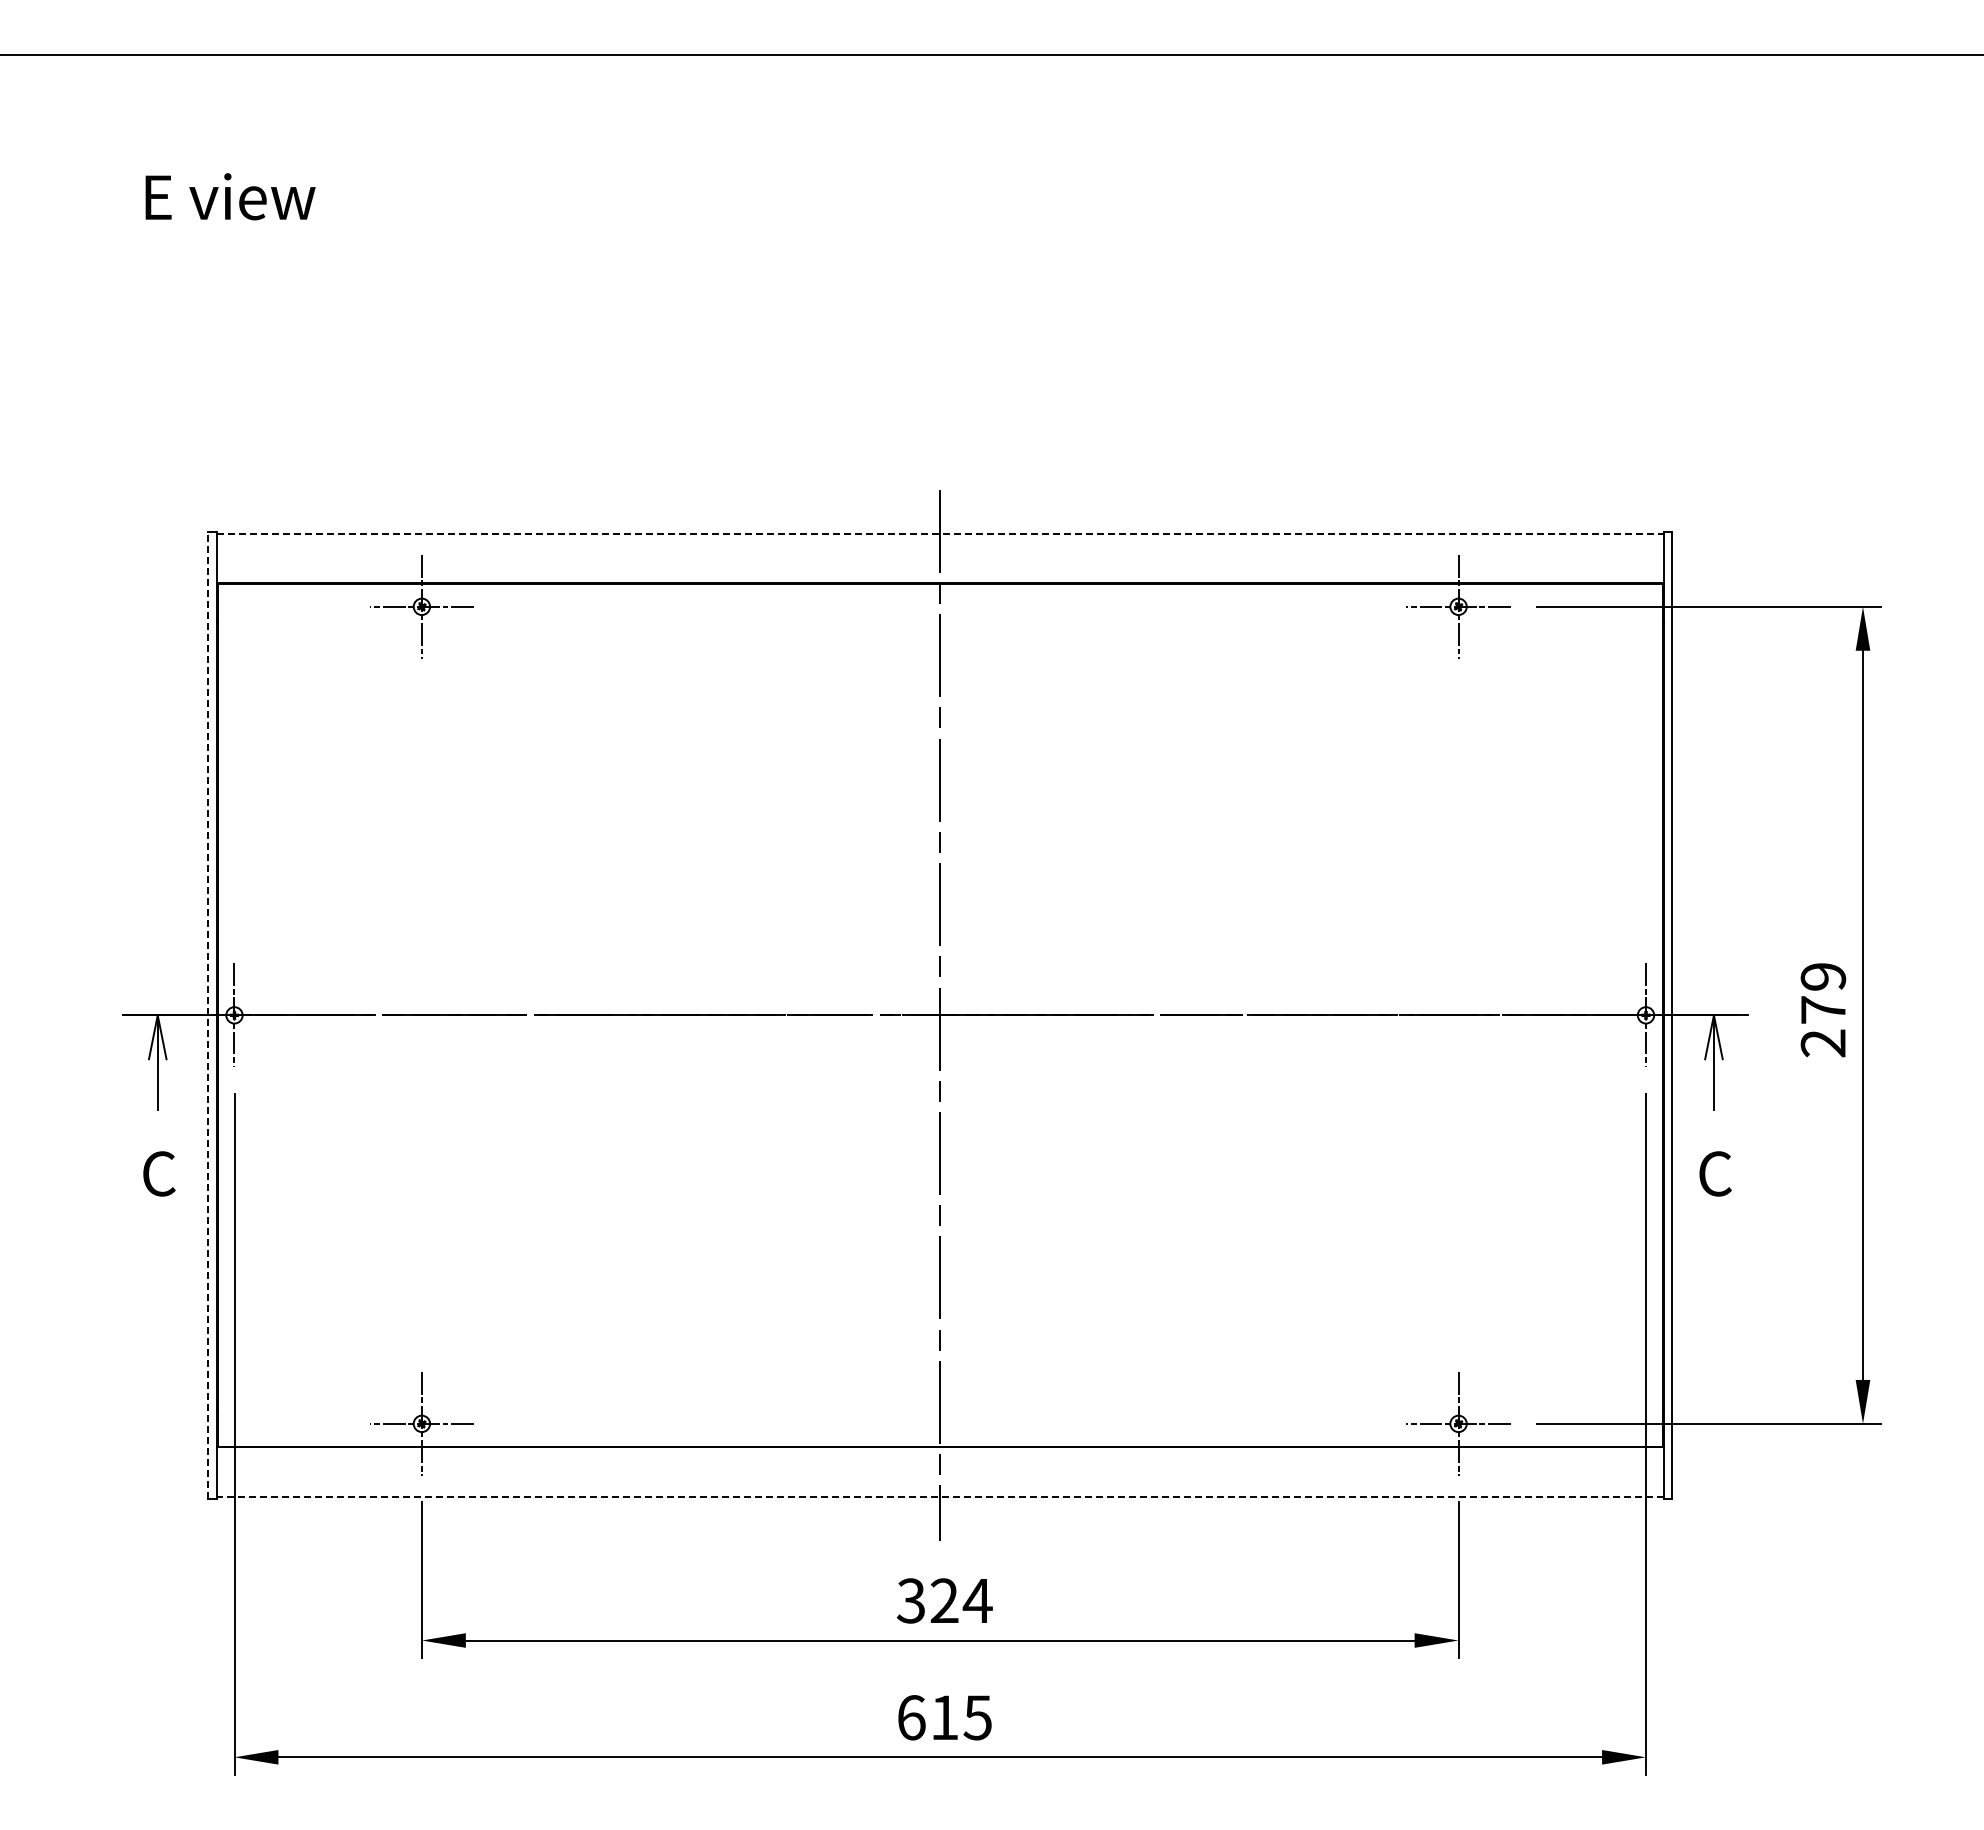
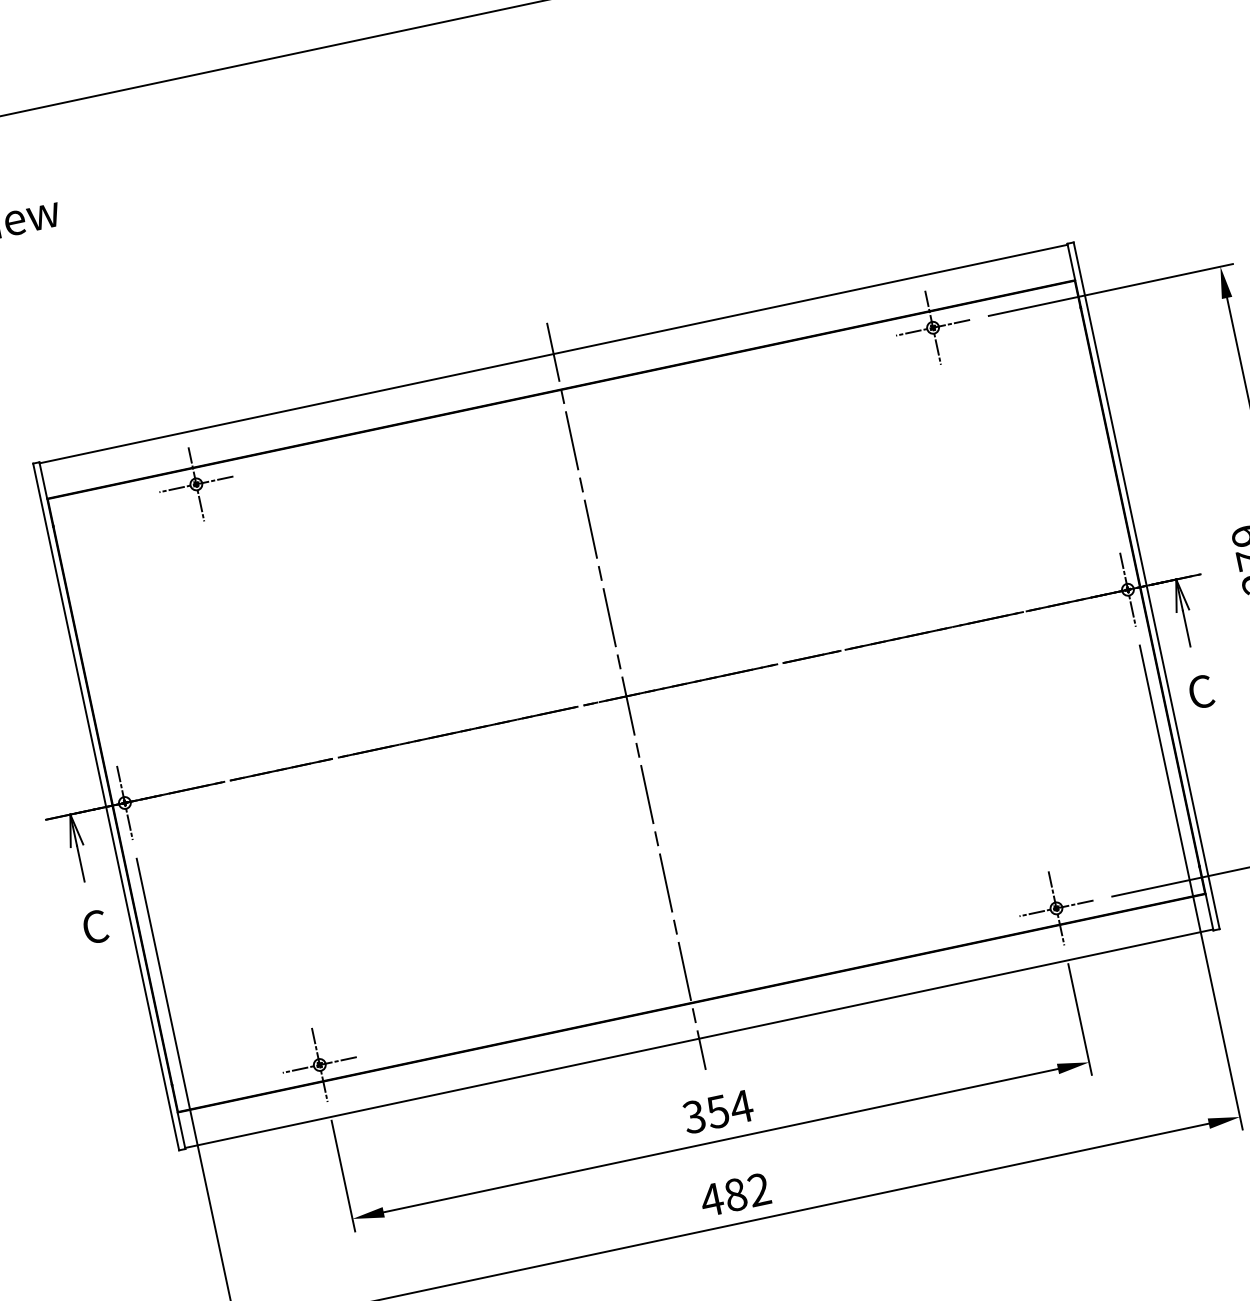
line: (940, 533) -> (553, 353), dashed -> solid
line: (208, 1014) -> (106, 806), dashed -> solid
line: (939, 1497) -> (698, 1039), dashed -> solid
text: (944, 1600) -> (717, 1111), 324 -> 354
text: (943, 1717) -> (734, 1194), 615 -> 482

